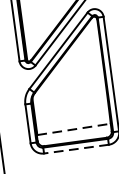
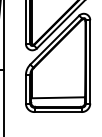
line: (74, 128) -> (58, 97), dashed -> solid
line: (77, 149) -> (58, 112), dashed -> solid

